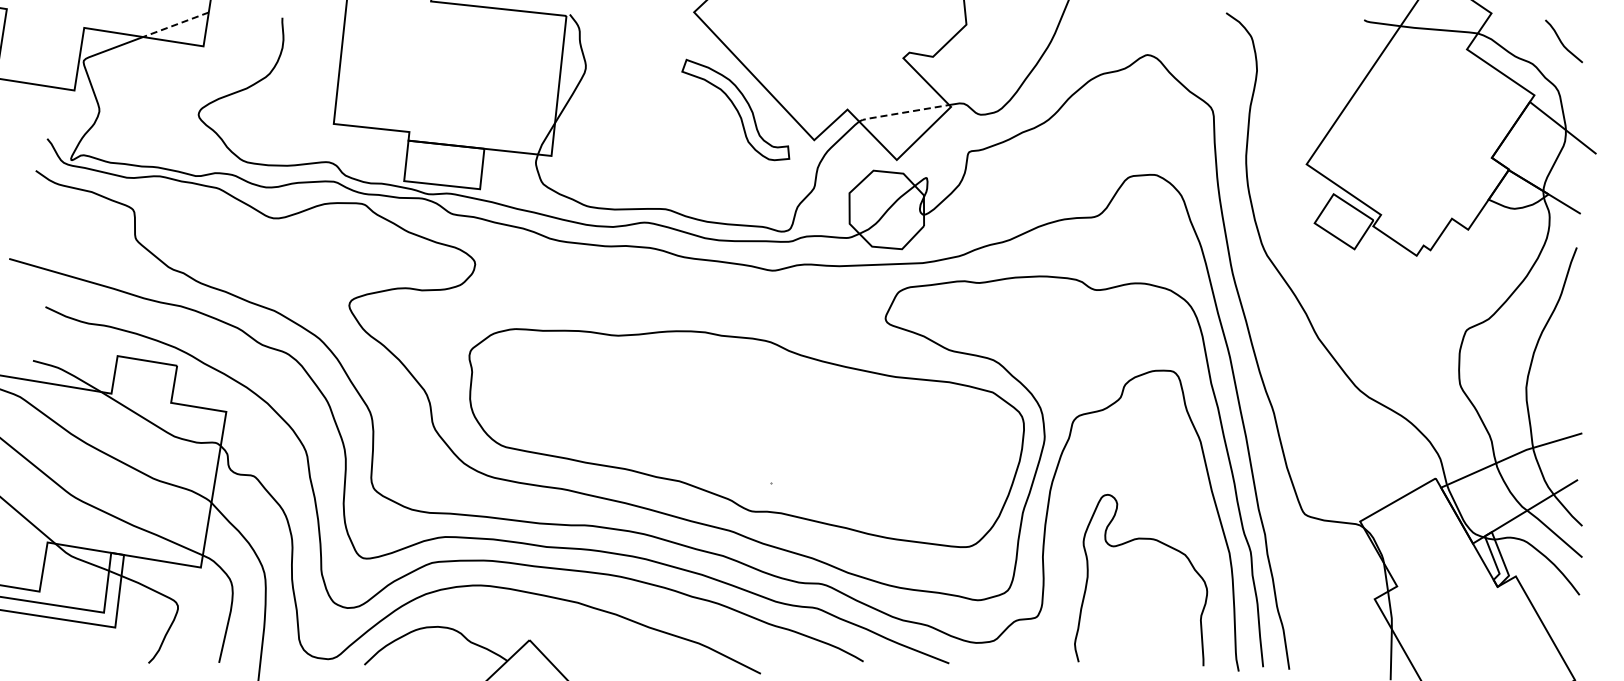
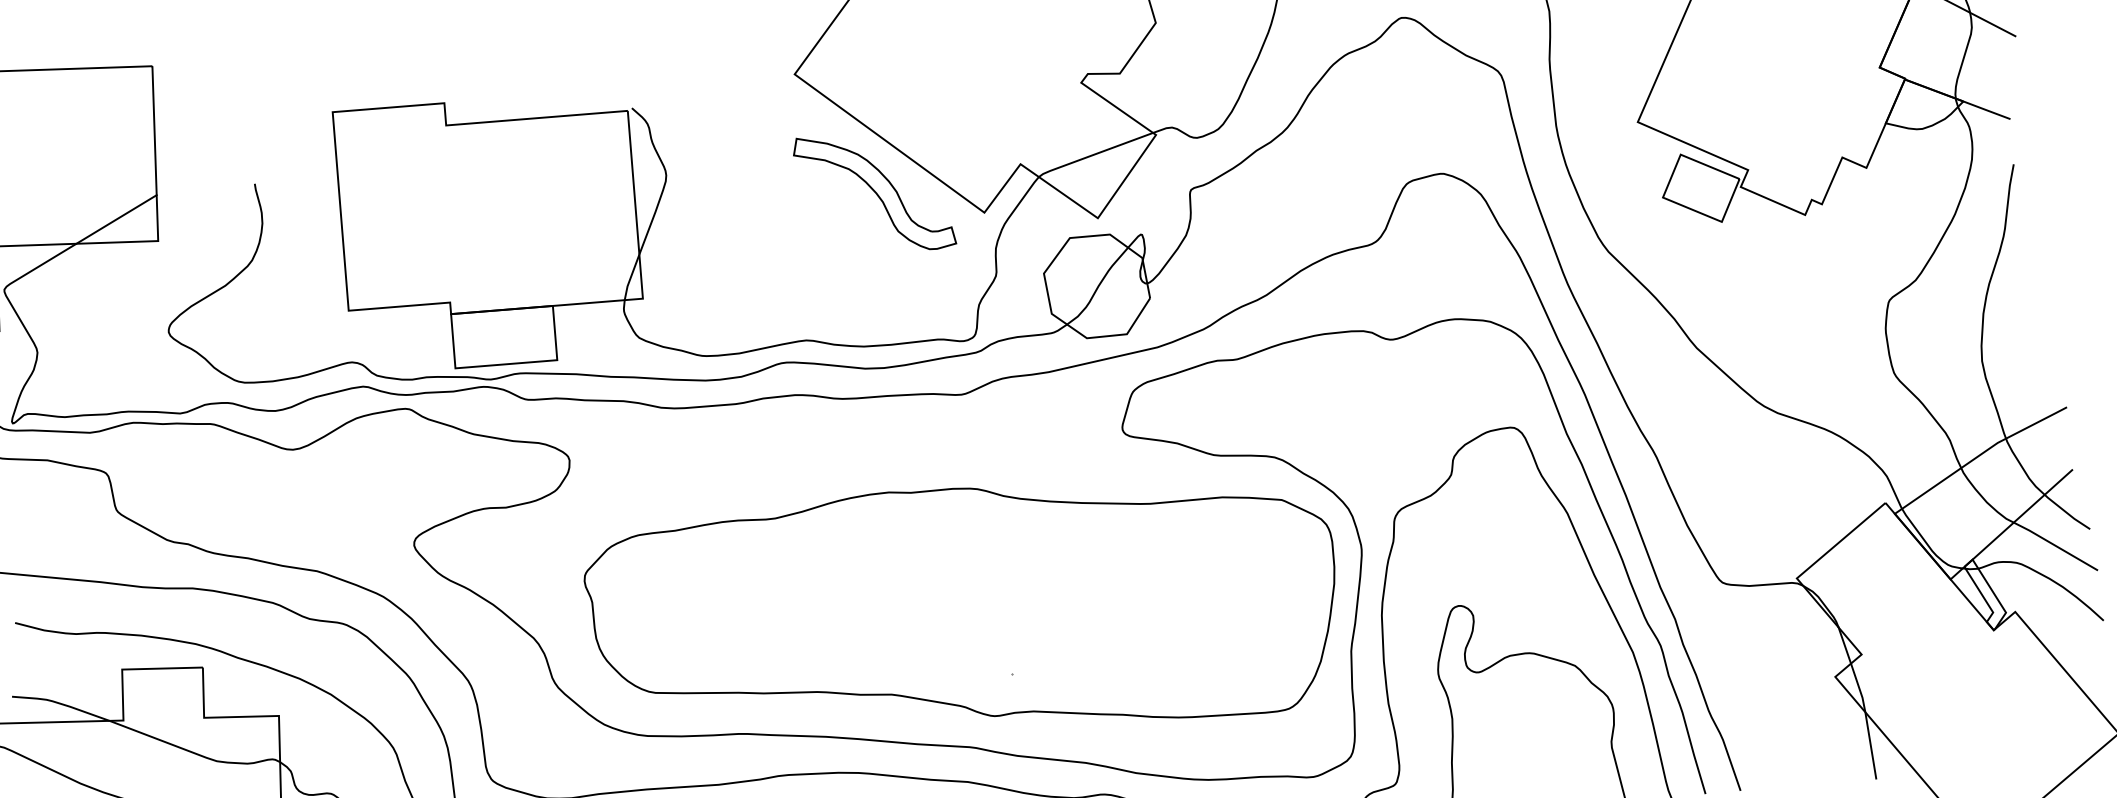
line: (175, 24) -> (115, 219), dashed -> solid
line: (902, 112) -> (1093, 154), dashed -> solid

